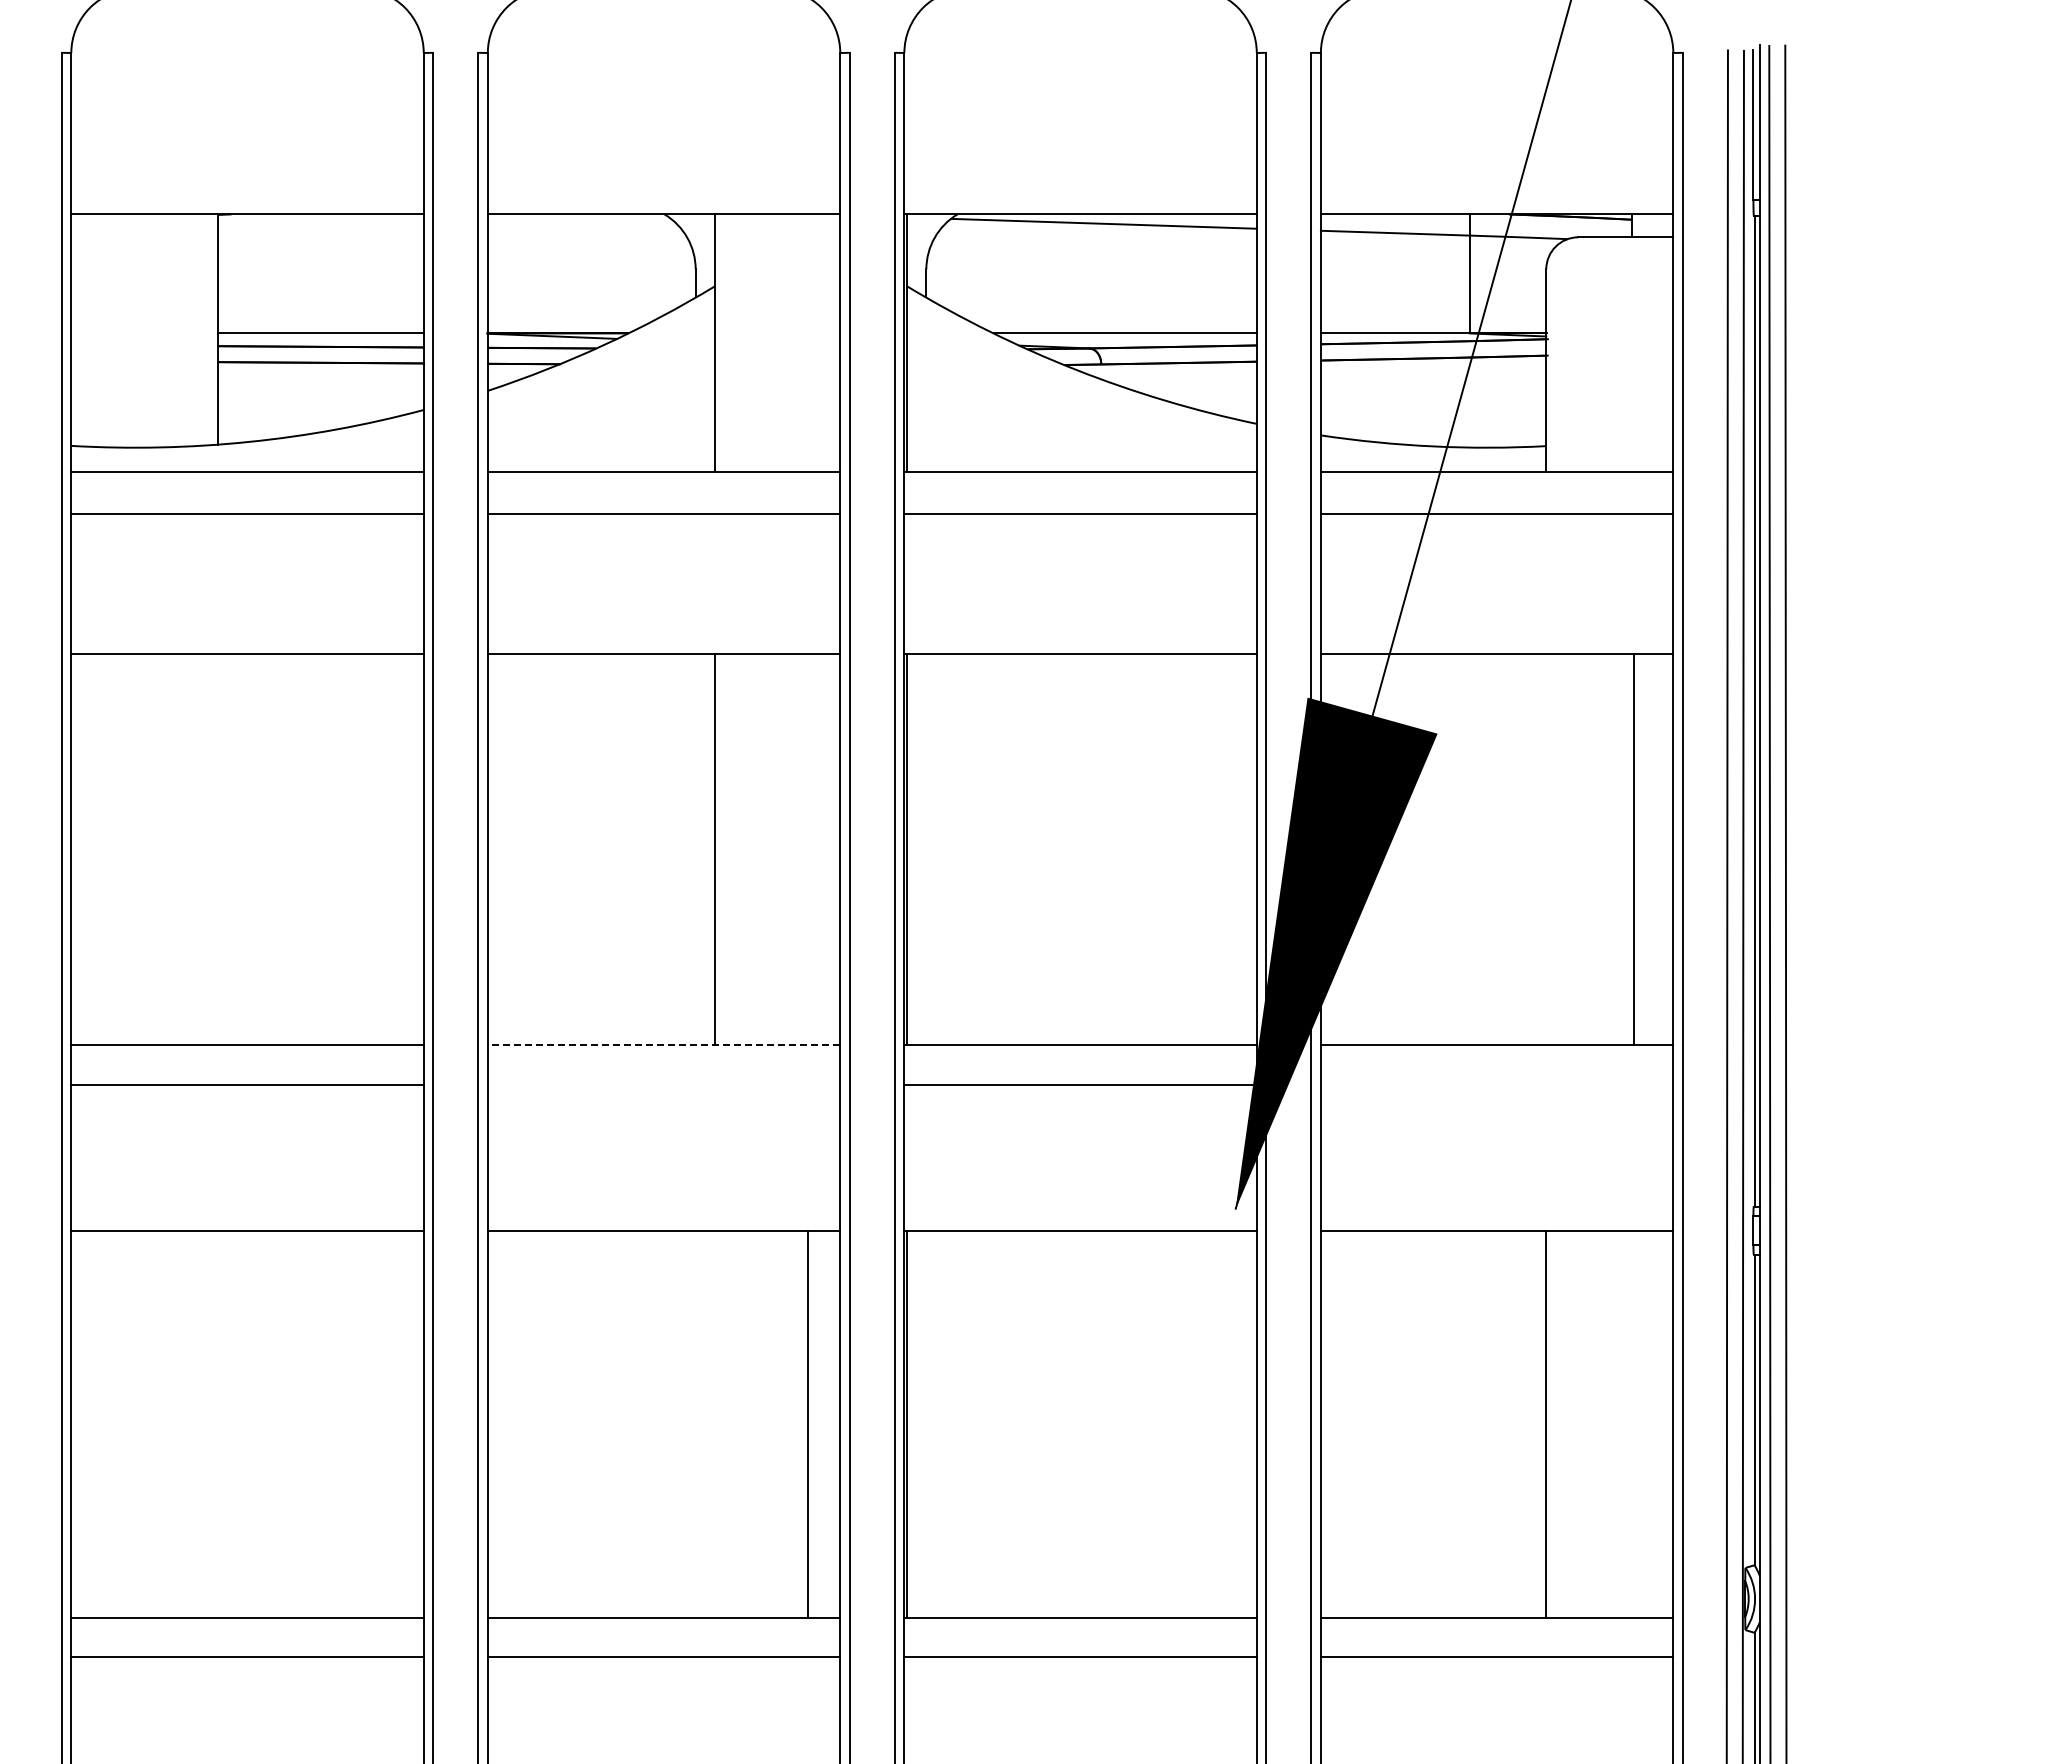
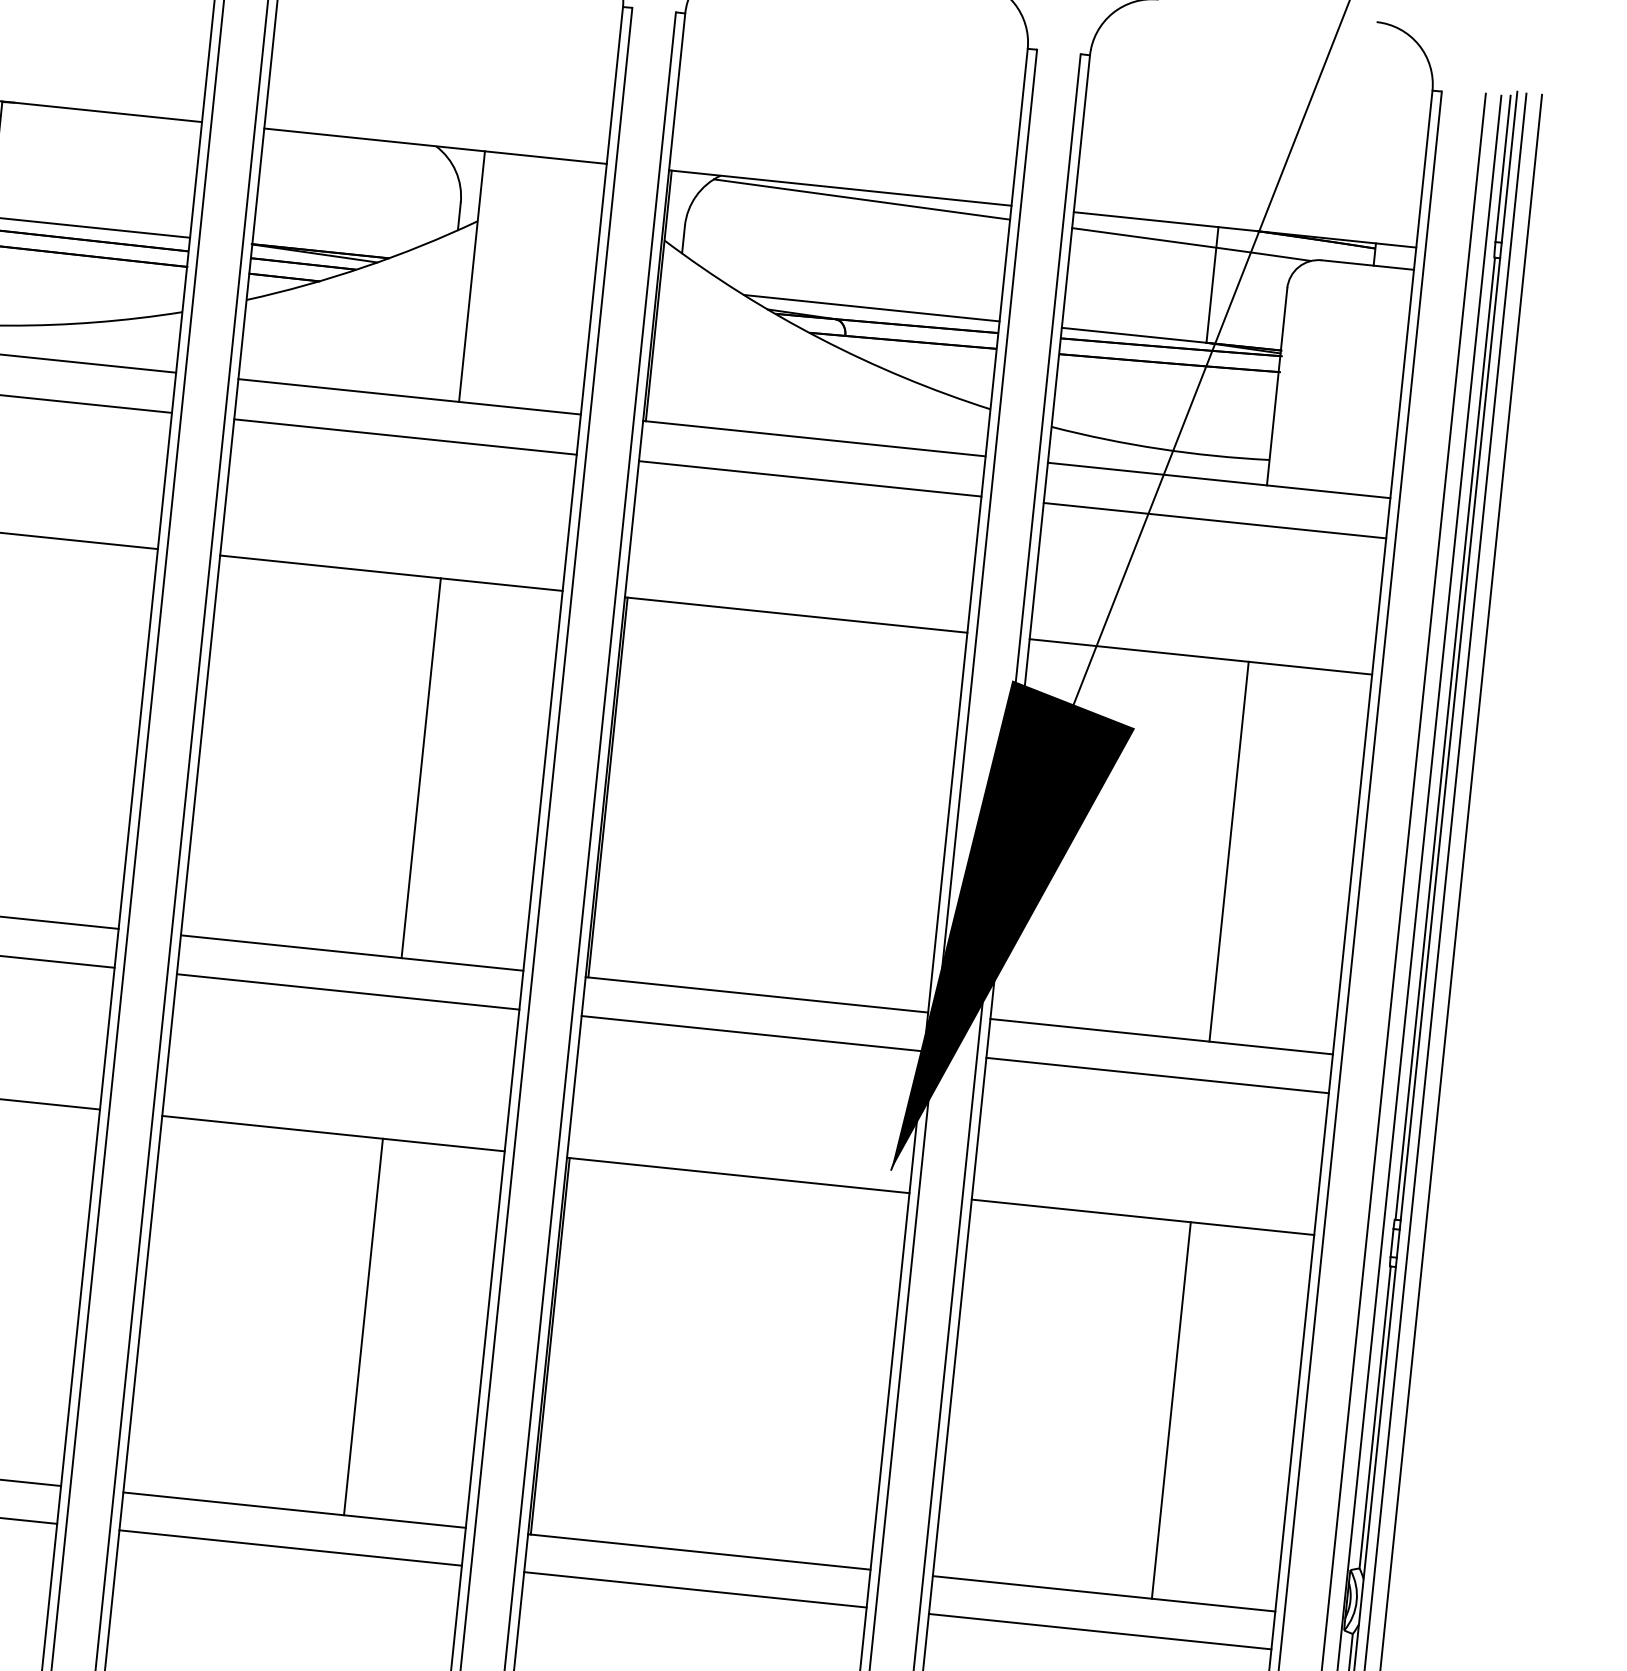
line: (1634, 848) -> (1229, 850), moved
line: (663, 1044) -> (351, 952), dashed -> solid
line: (663, 1084) -> (347, 991), added
line: (1496, 1084) -> (1157, 1075), added
line: (807, 1424) -> (363, 1327), moved

